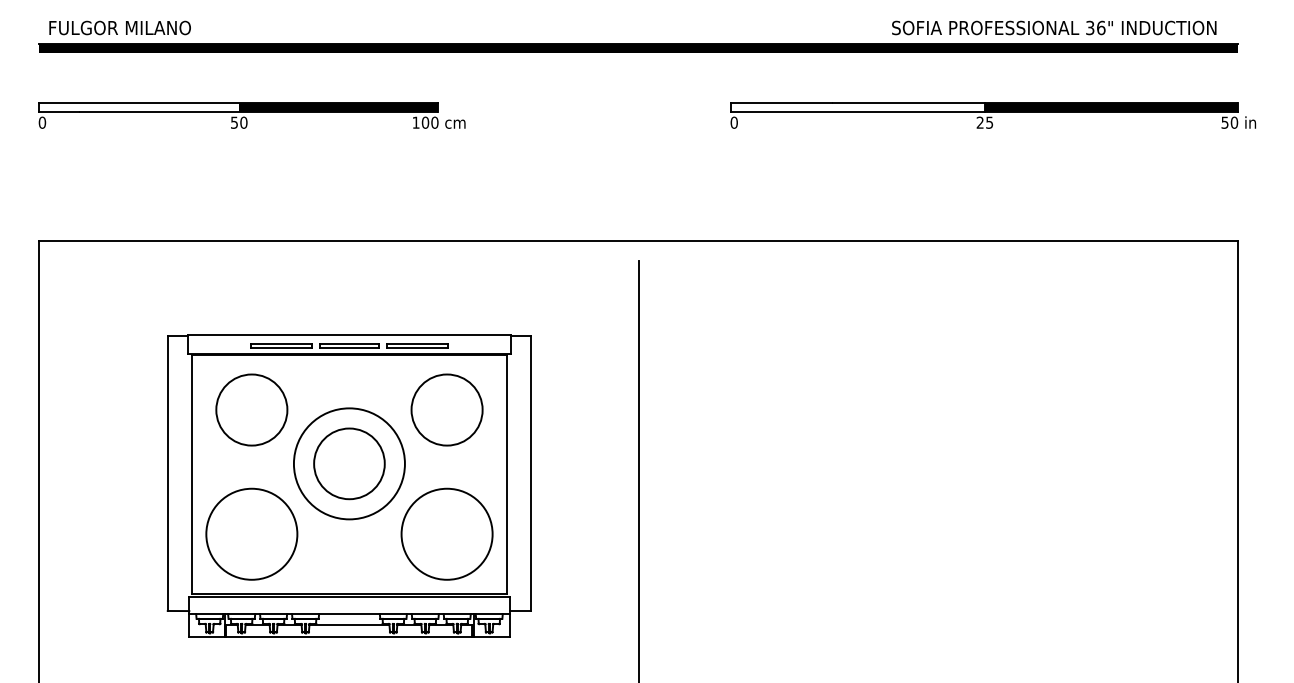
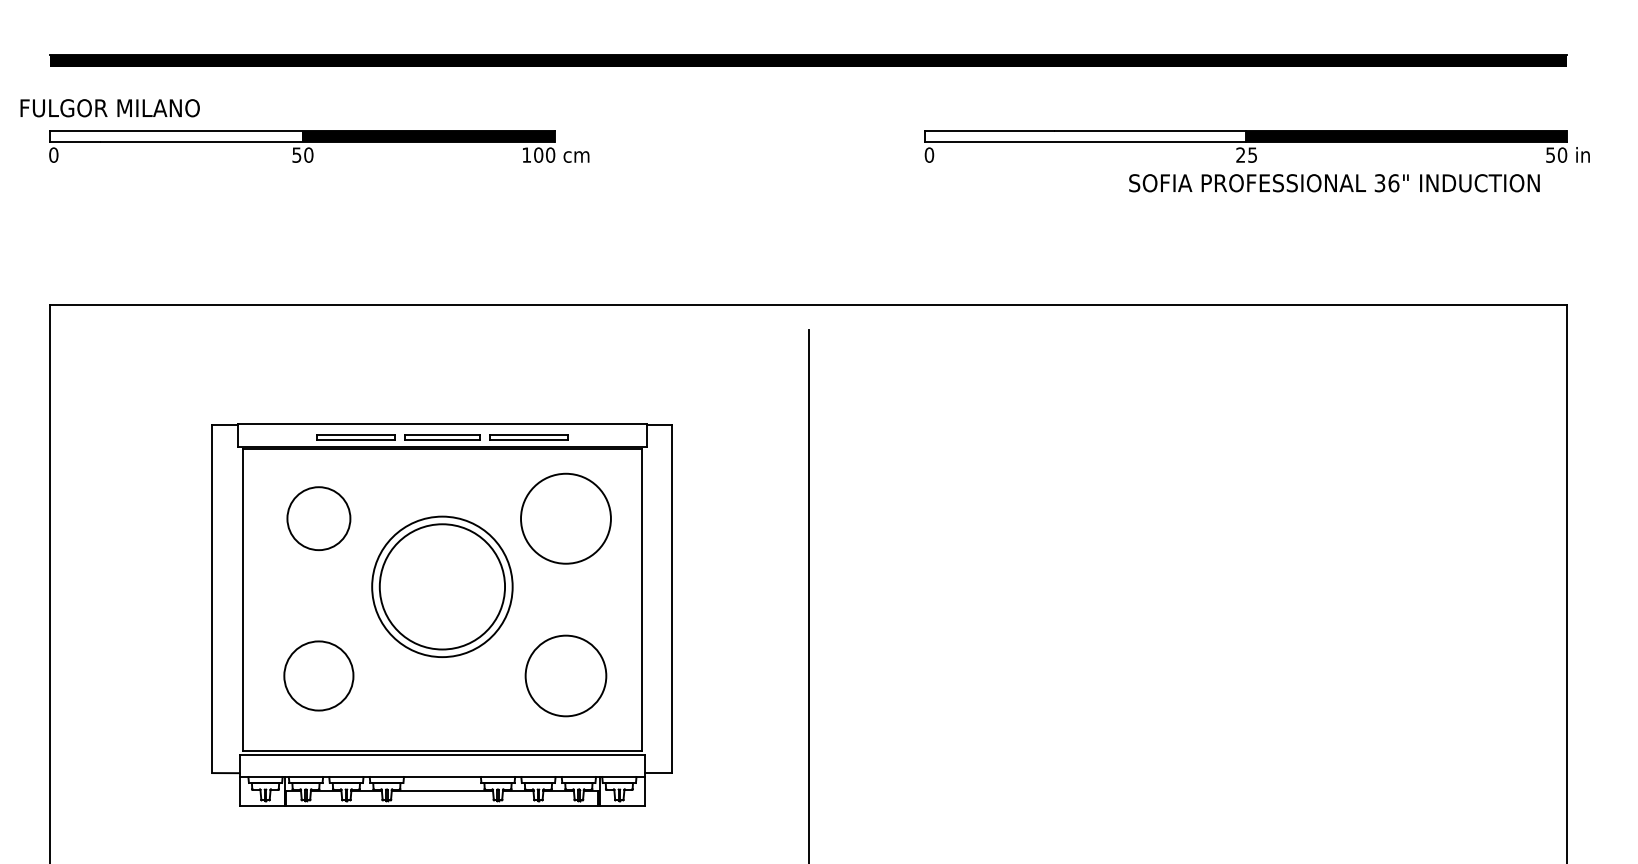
text: (119, 28) -> (109, 108), moved
text: (1054, 28) -> (1334, 183), moved
circle: (251, 409) -> (318, 518), size x0.7
circle: (349, 463) -> (442, 586), size x1.4
circle: (251, 533) -> (318, 675), size x0.6
circle: (446, 533) -> (565, 675), size x0.7

